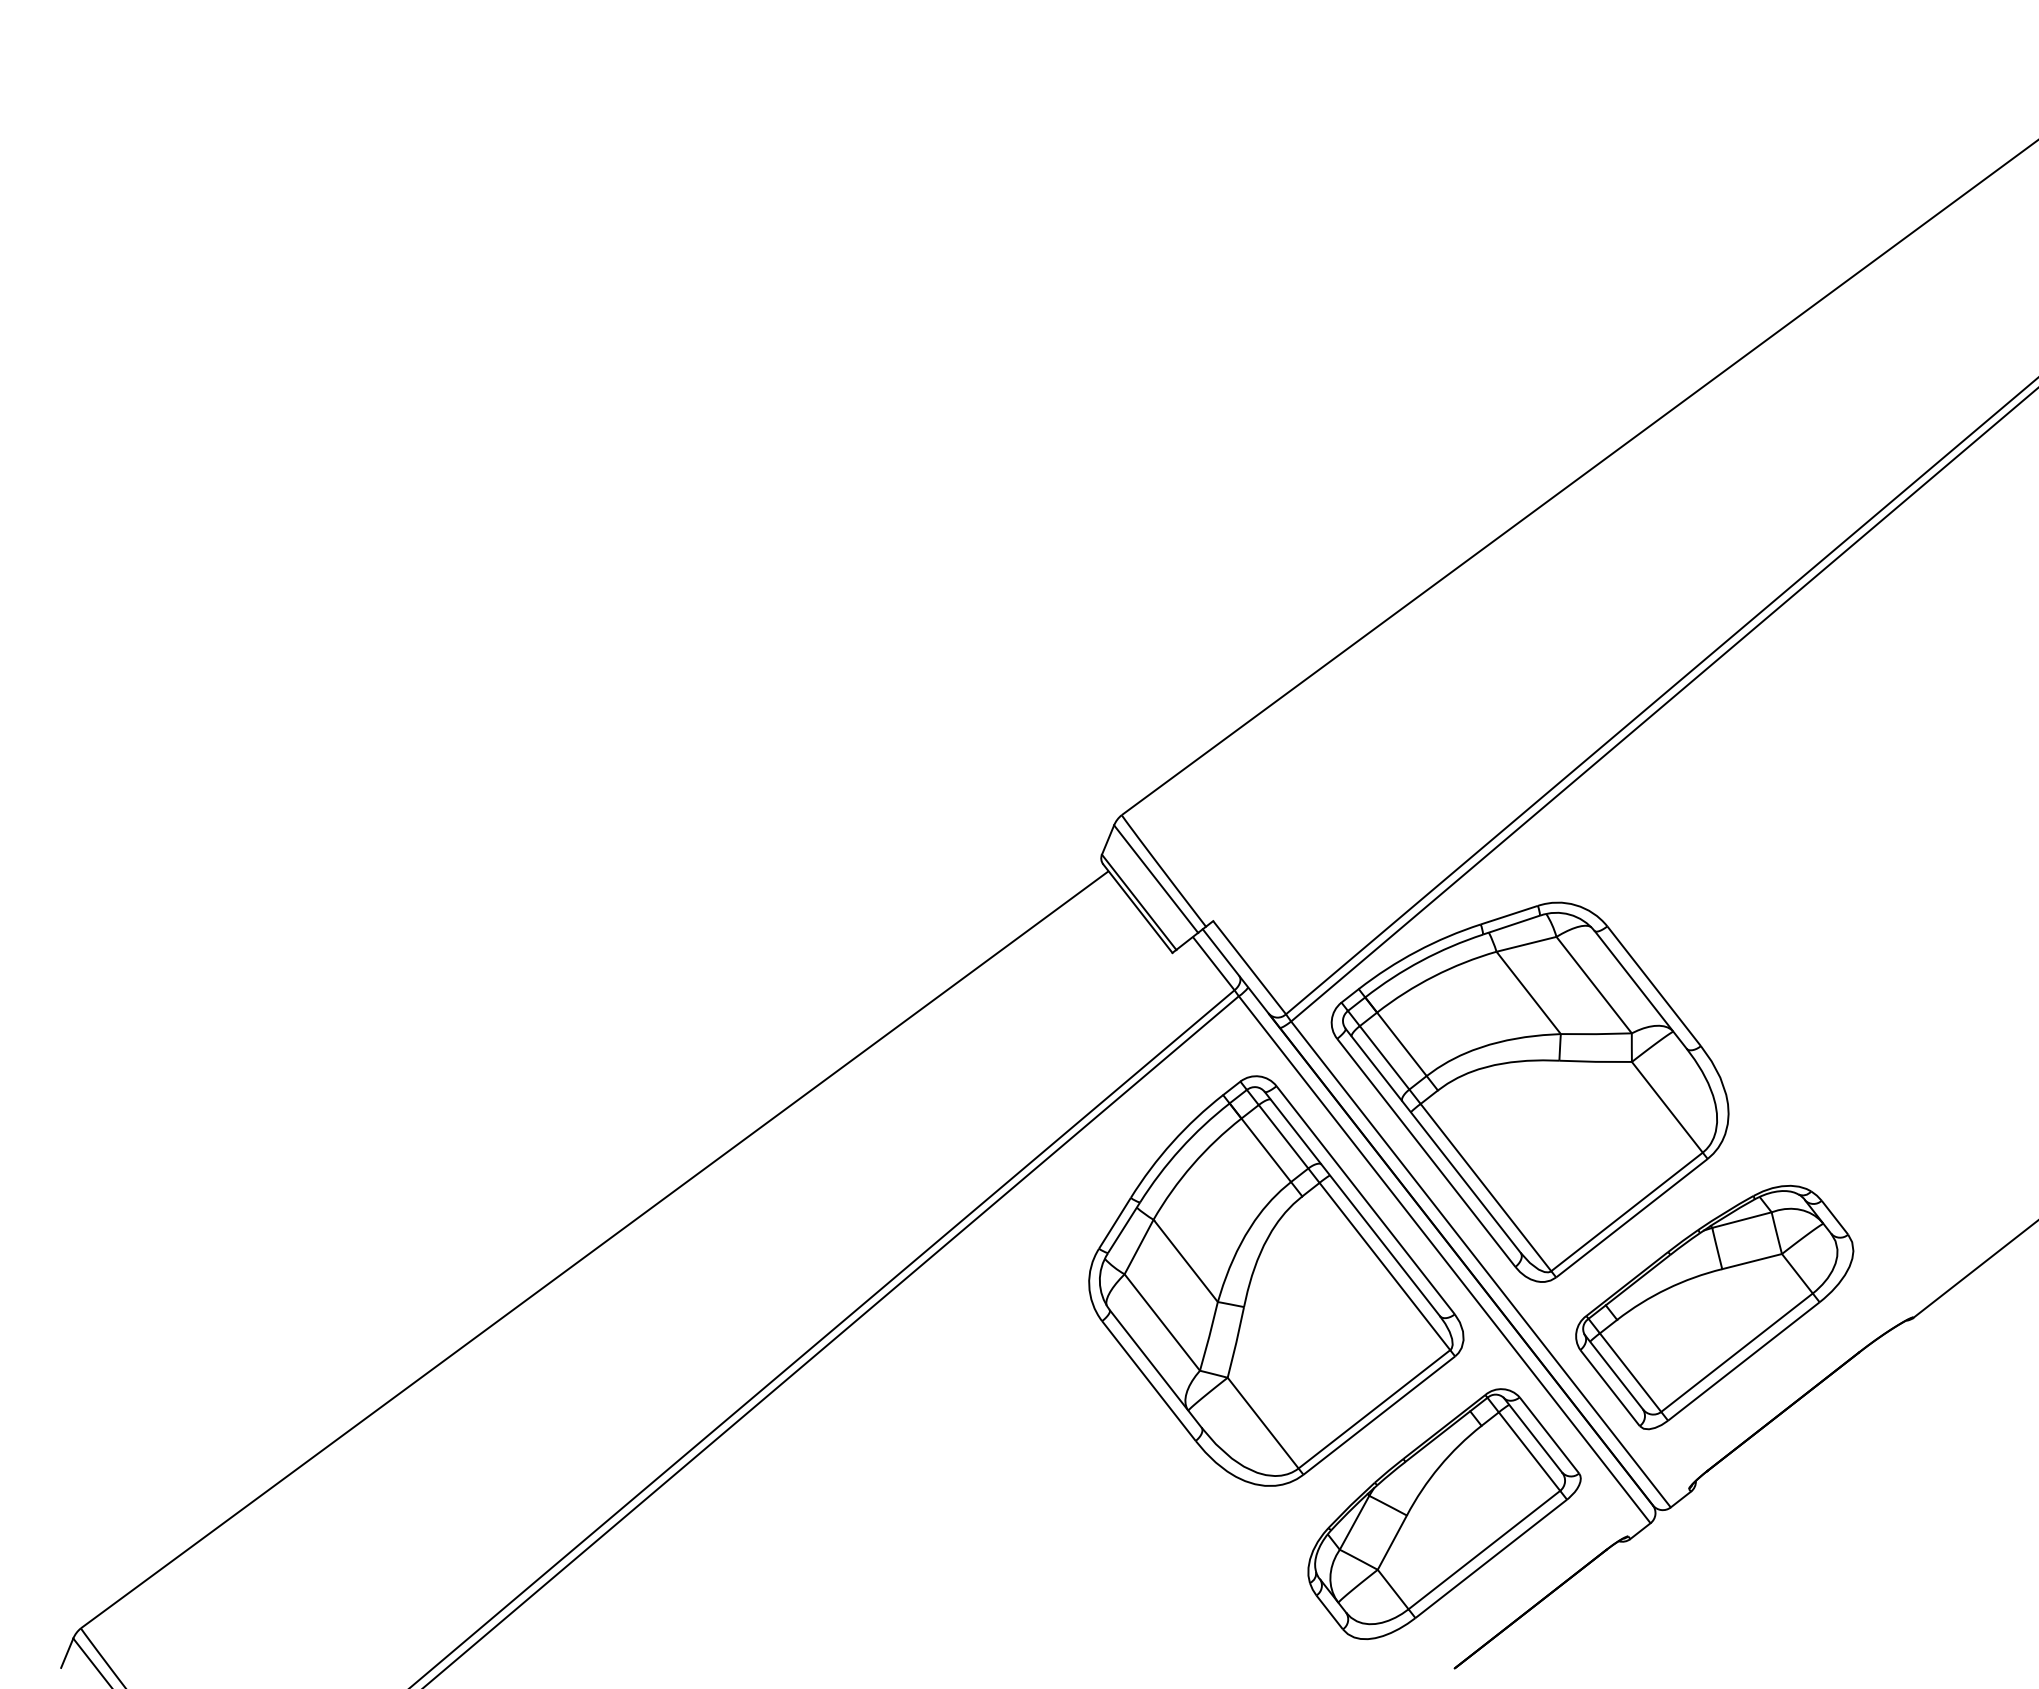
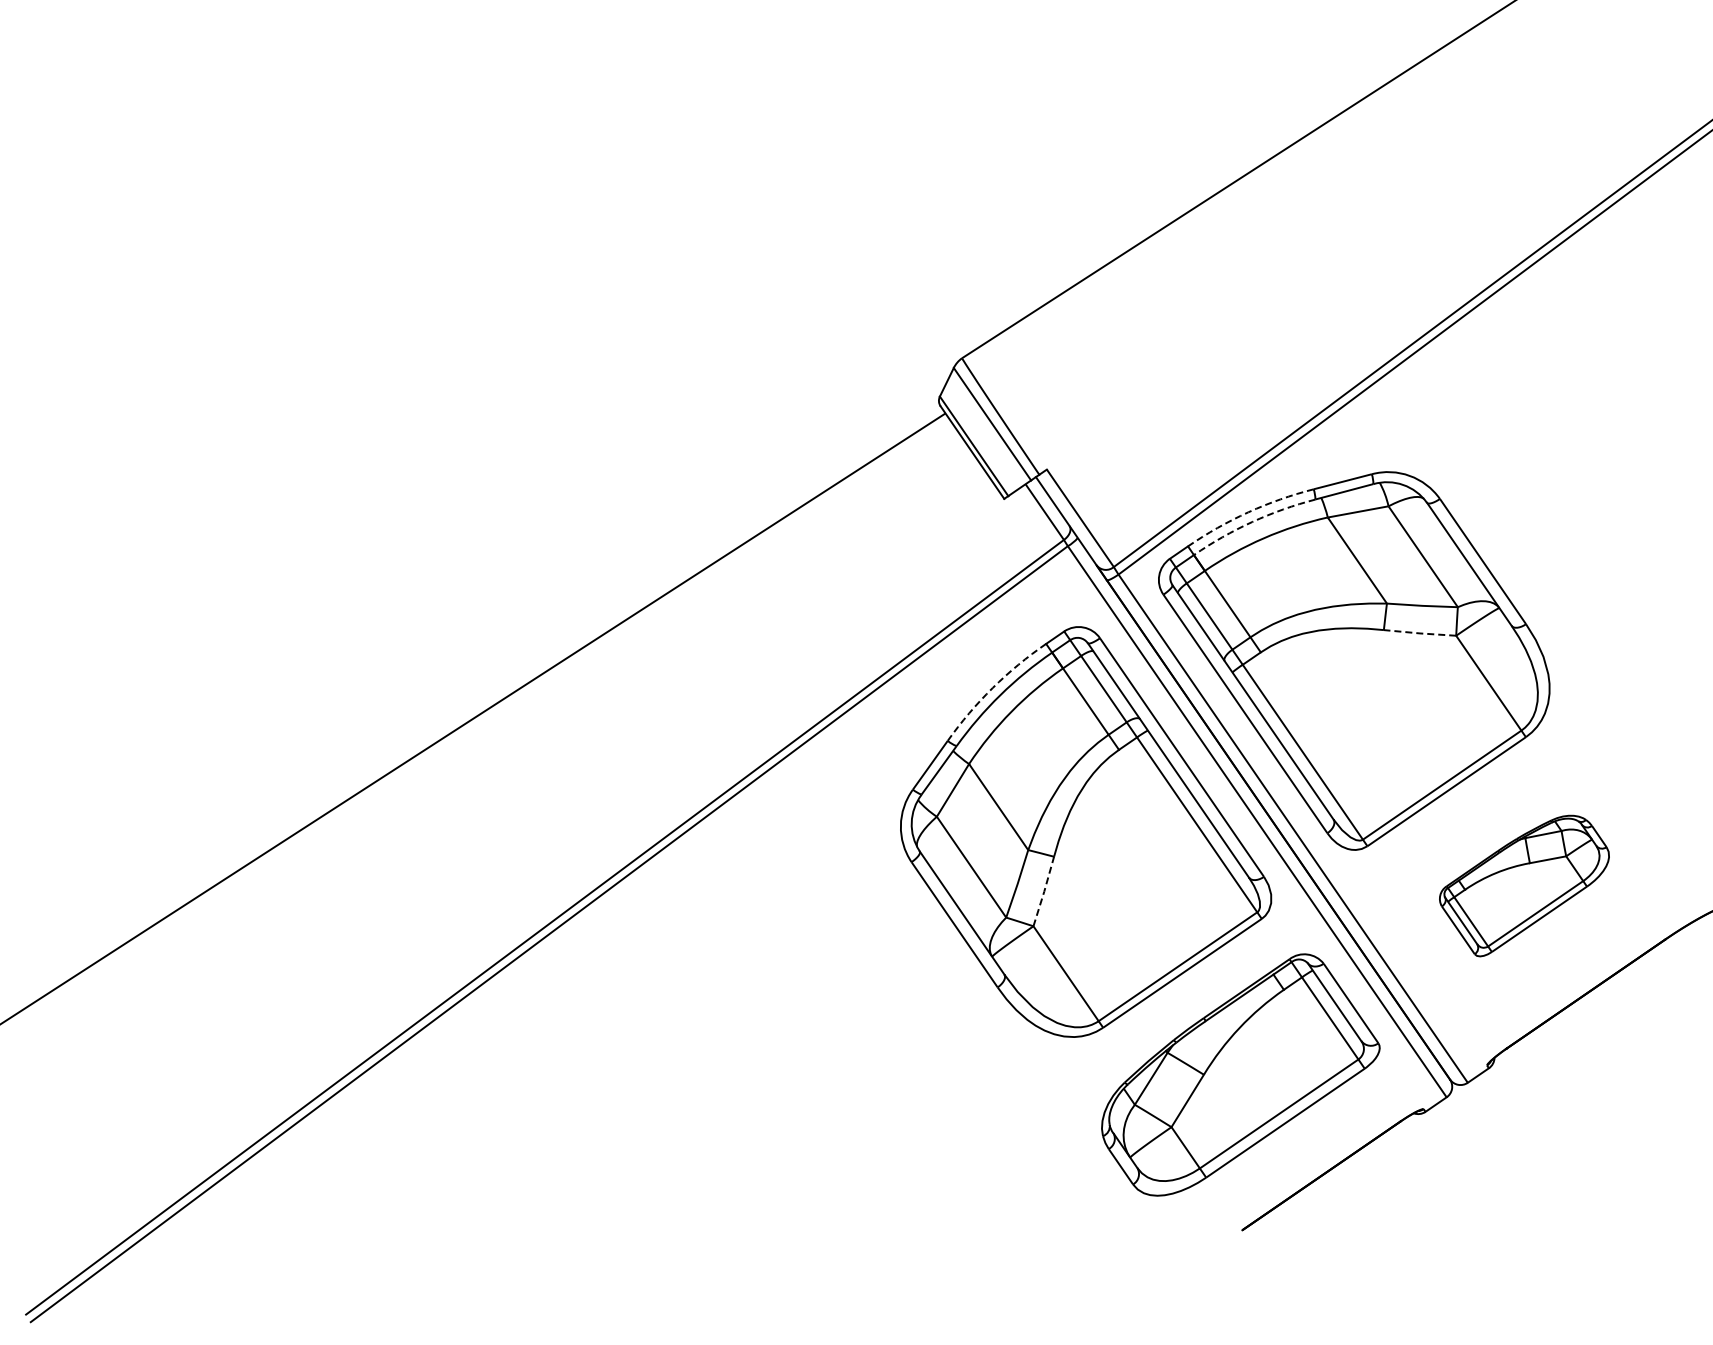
arc: (1416, 951) -> (1247, 512), solid -> dashed
arc: (1421, 960) -> (1252, 521), solid -> dashed
line: (1595, 1061) -> (1419, 633), solid -> dashed
arc: (1172, 1142) -> (992, 688), solid -> dashed
part: (1714, 1307) -> (1523, 885), size x0.6
line: (1236, 1342) -> (1044, 891), solid -> dashed

